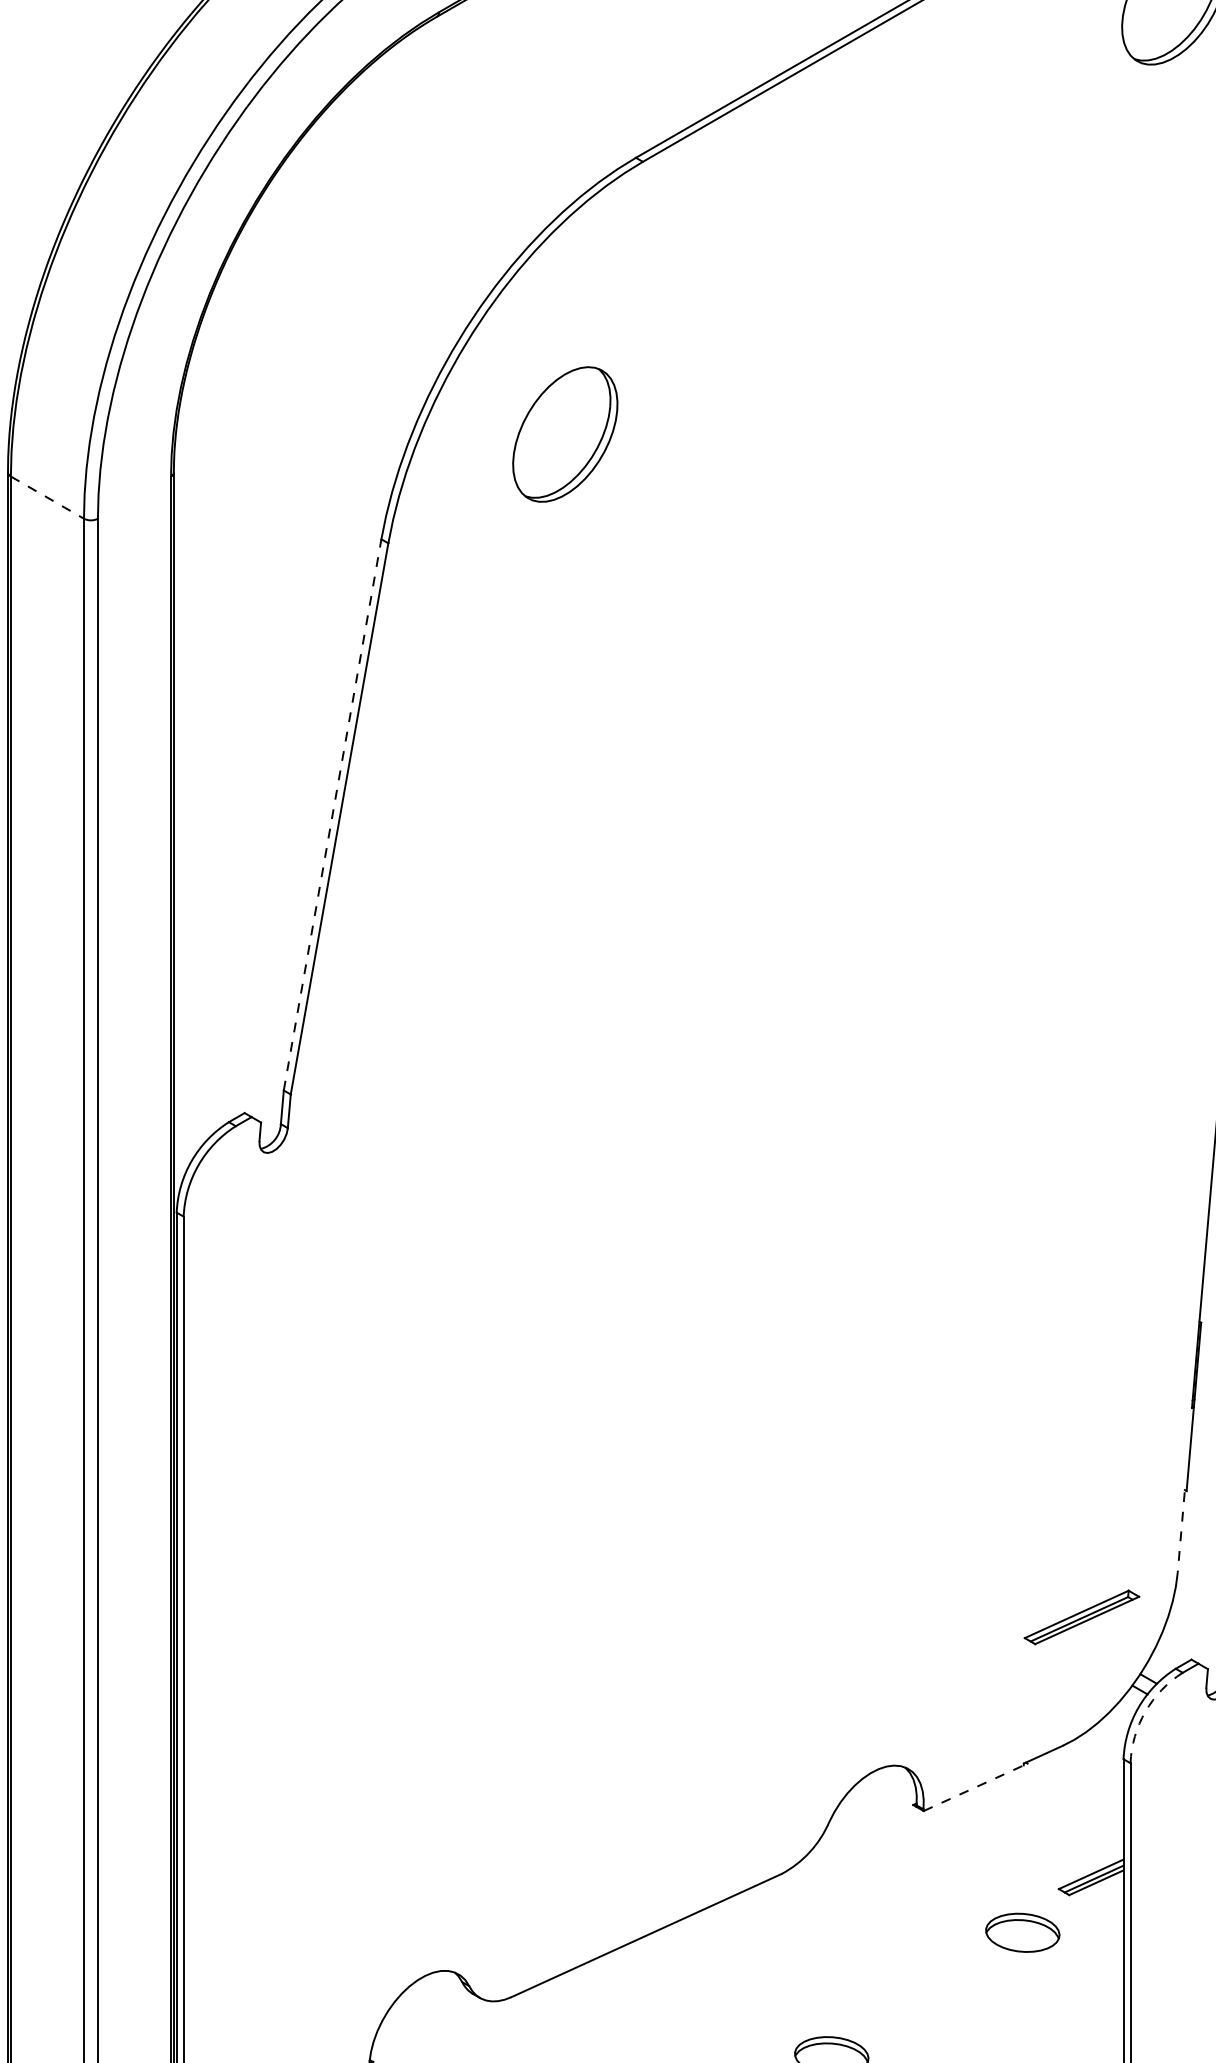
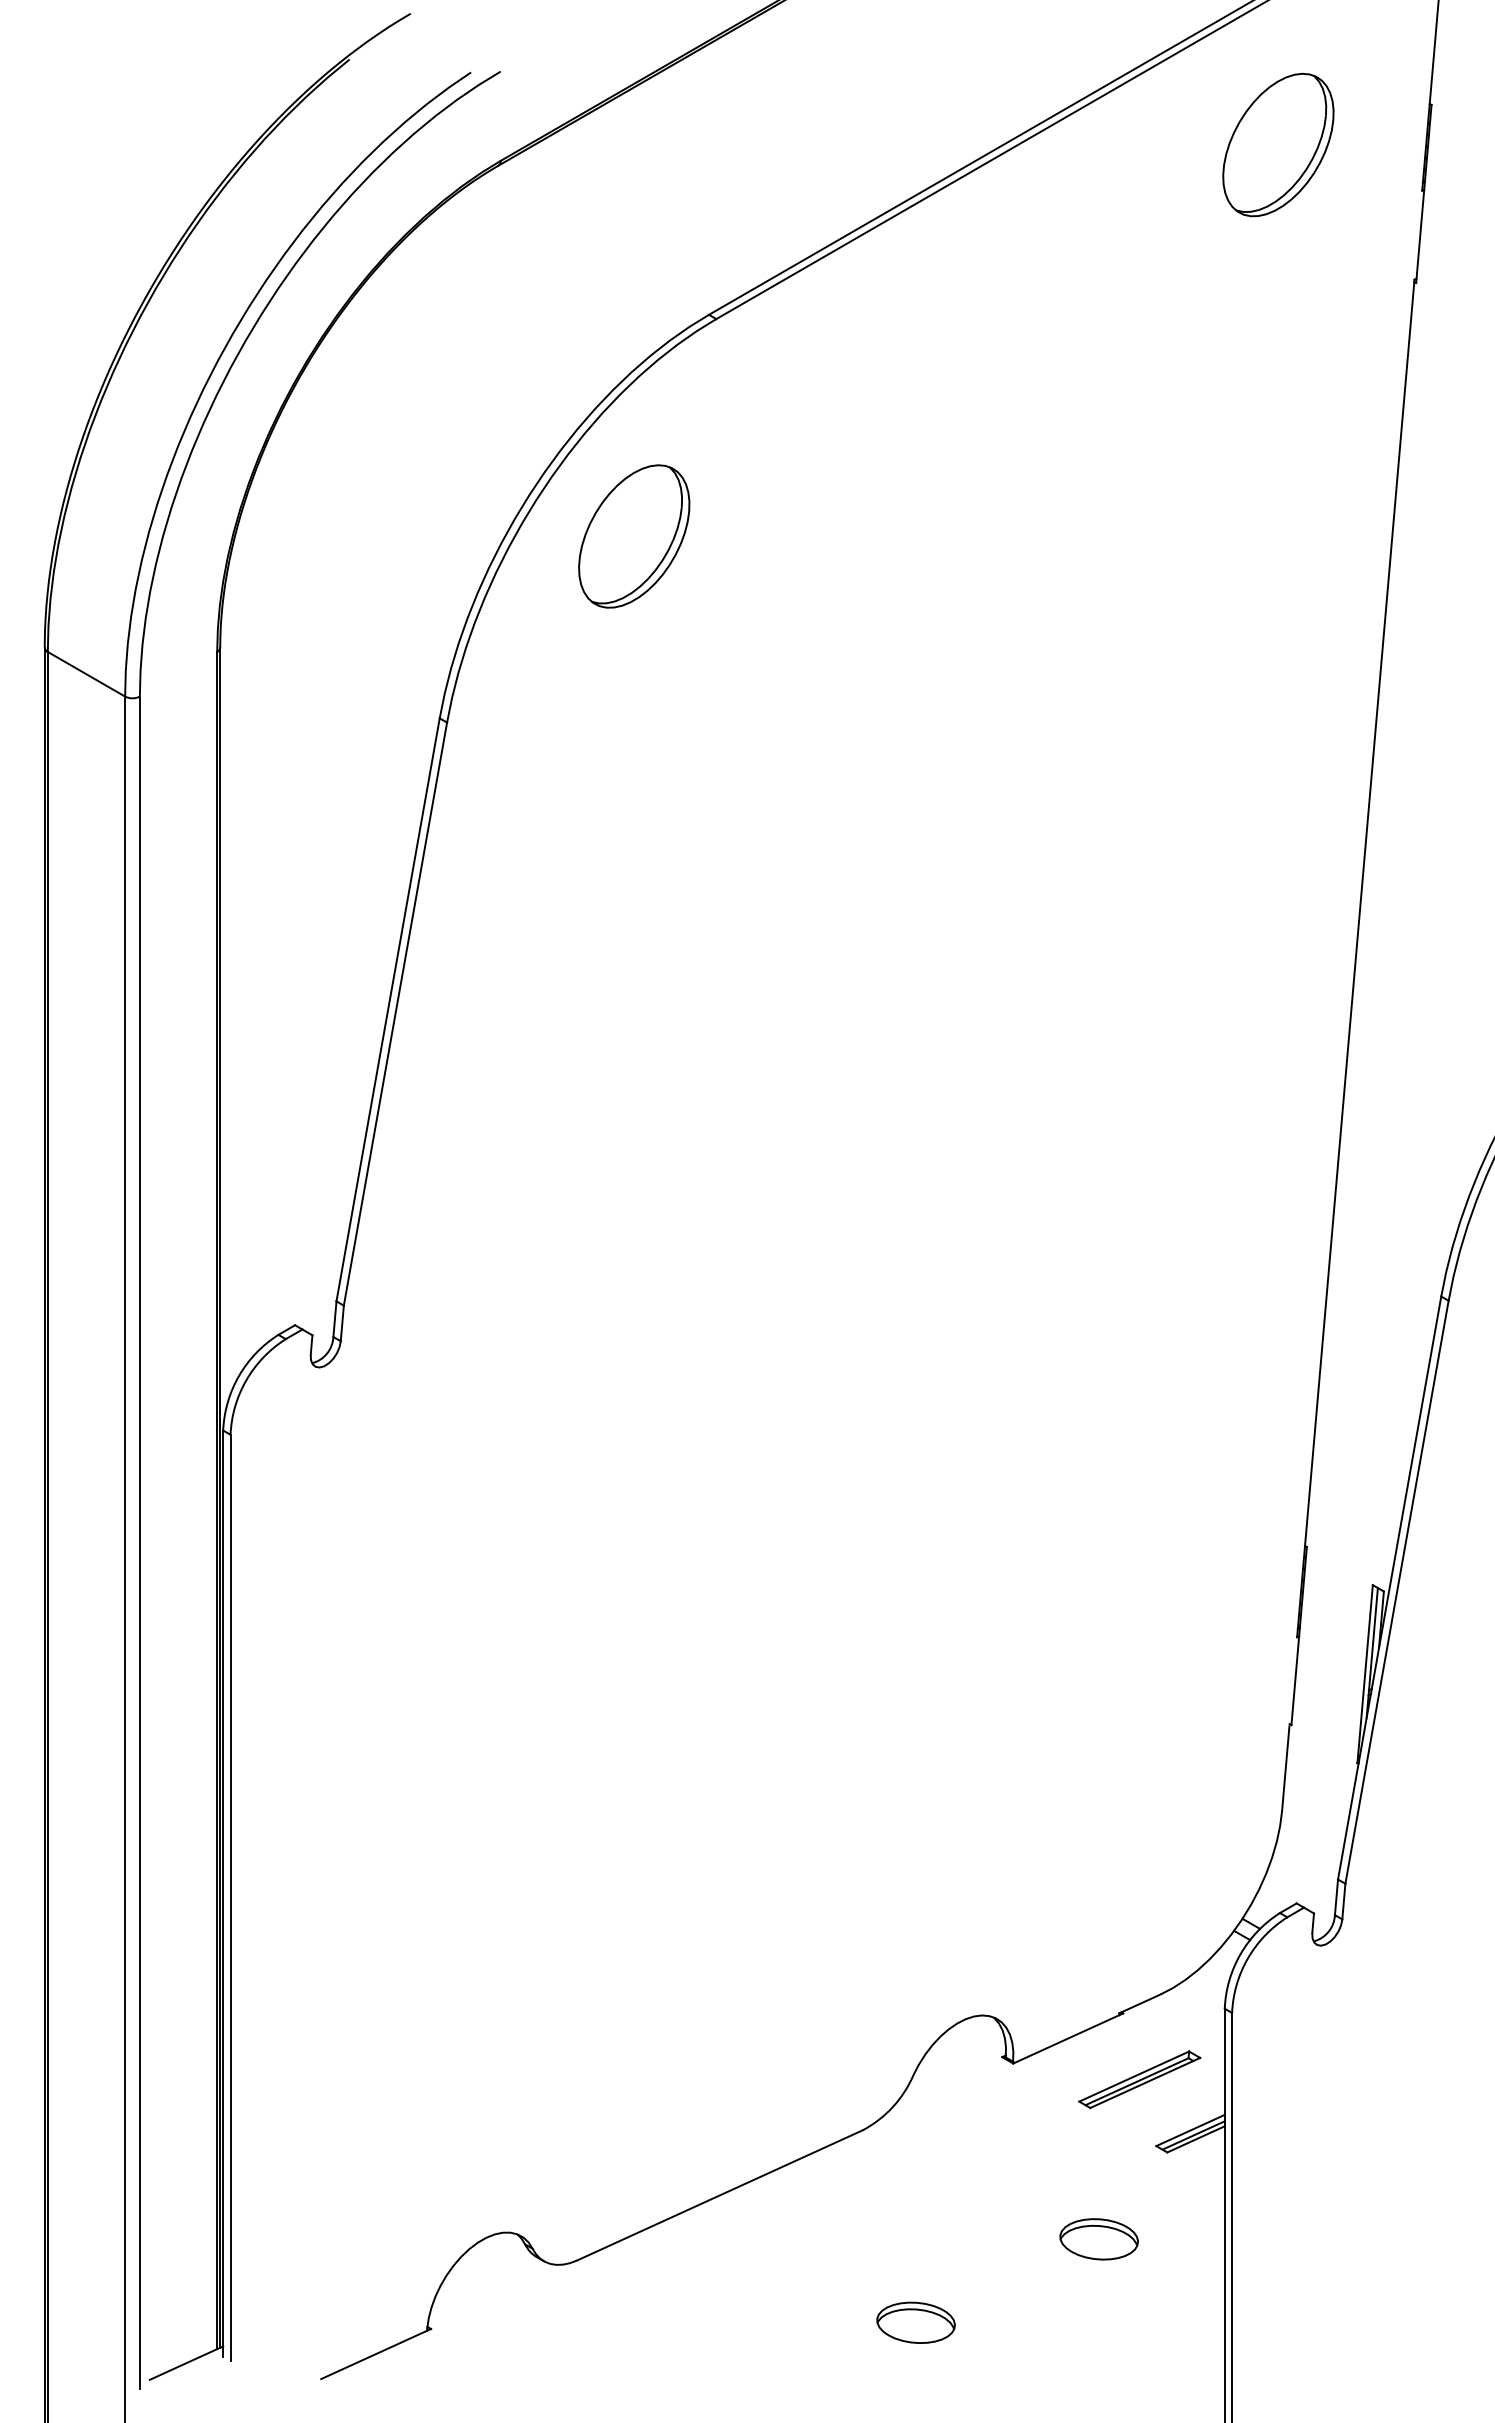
part: (565, 434) -> (634, 536), moved
line: (47, 497) -> (86, 674), dashed -> solid
line: (332, 814) -> (388, 1009), dashed -> solid
line: (1180, 1533) -> (1285, 1769), dashed -> solid
part: (1081, 1617) -> (1139, 2079), moved
arc: (1145, 1711) -> (1247, 1958), dashed -> solid
line: (975, 1787) -> (1068, 2038), dashed -> solid
part: (1022, 1932) -> (1098, 2239), moved

